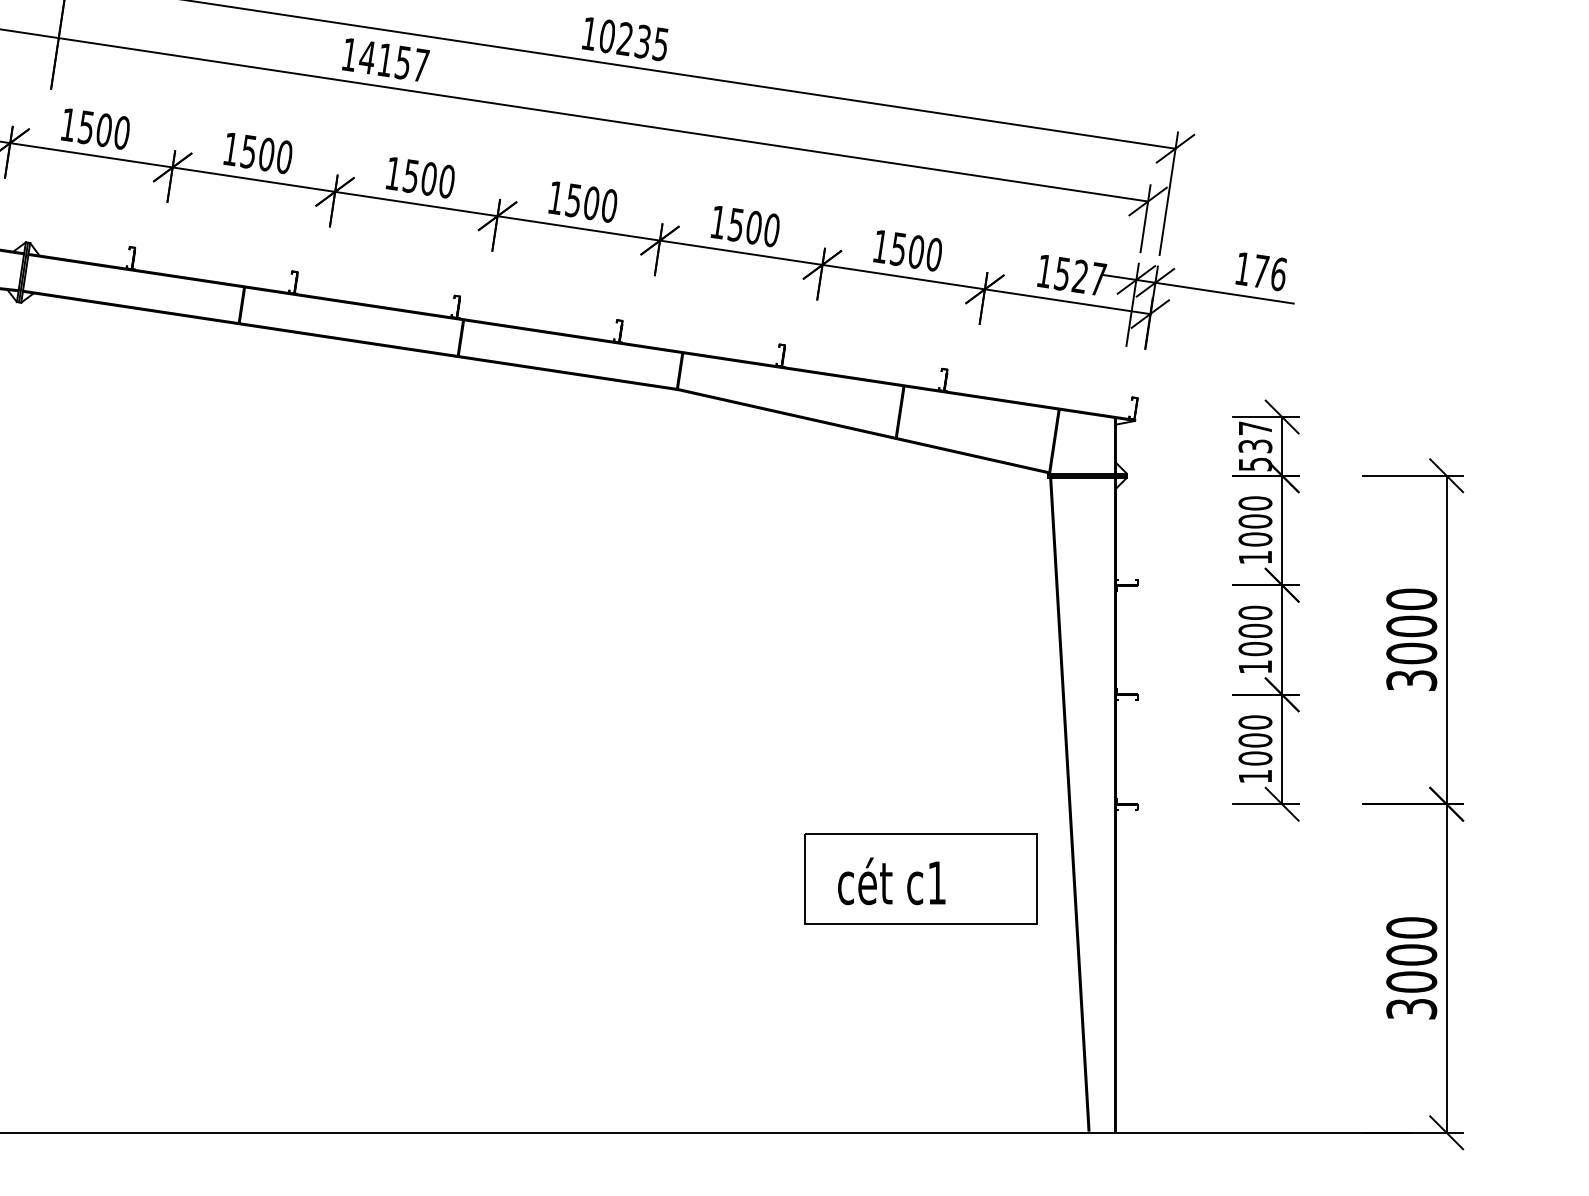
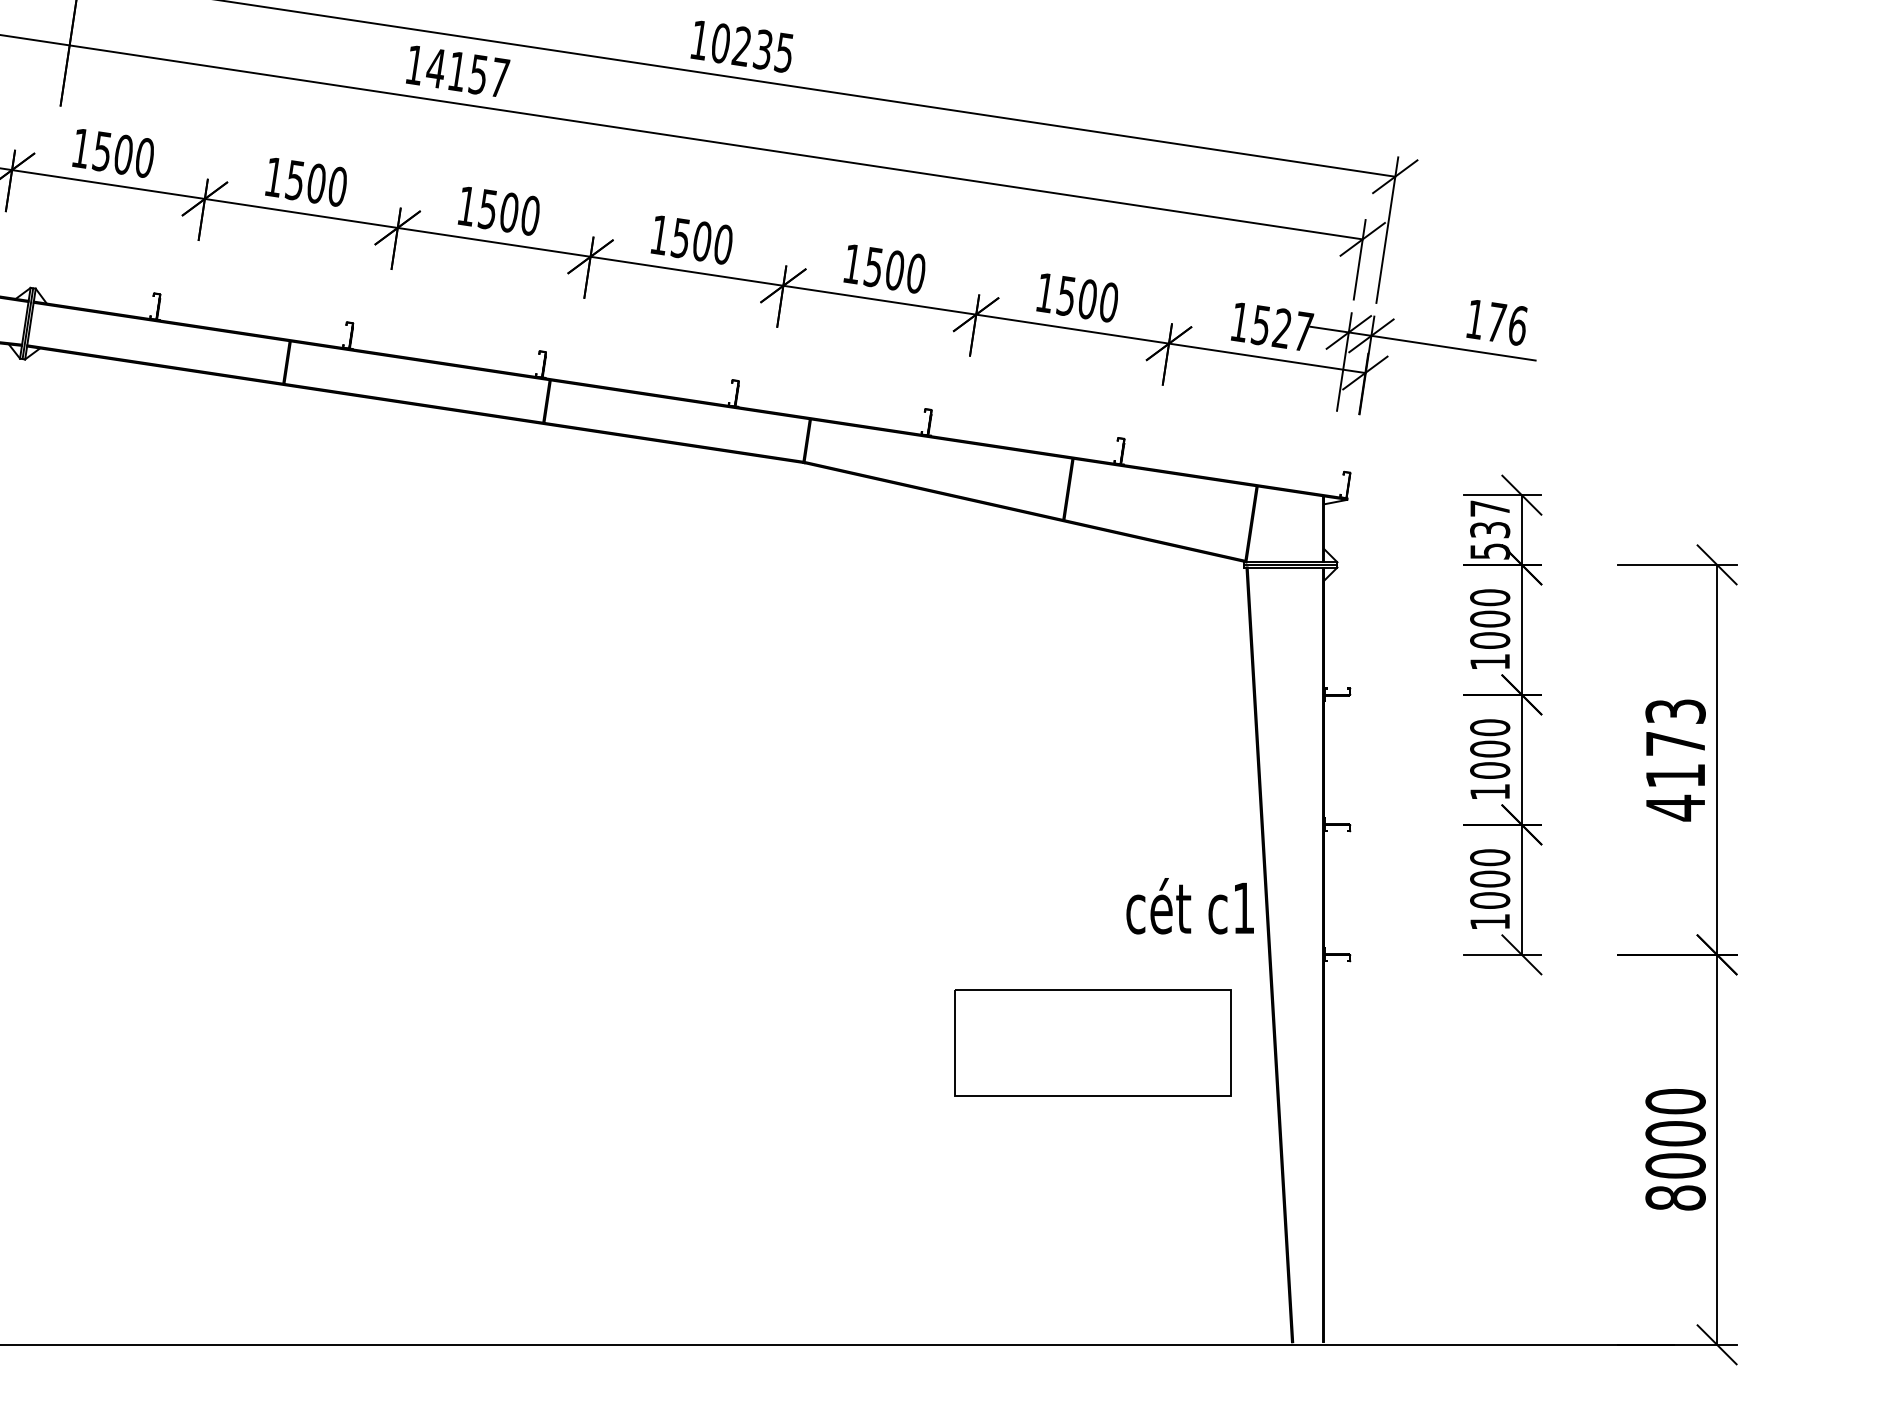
text: (1411, 639) -> (1675, 759), 3000 -> 4173
text: (891, 881) -> (1189, 906), moved
text: (1411, 1008) -> (1675, 1197), 3000 -> 8000

